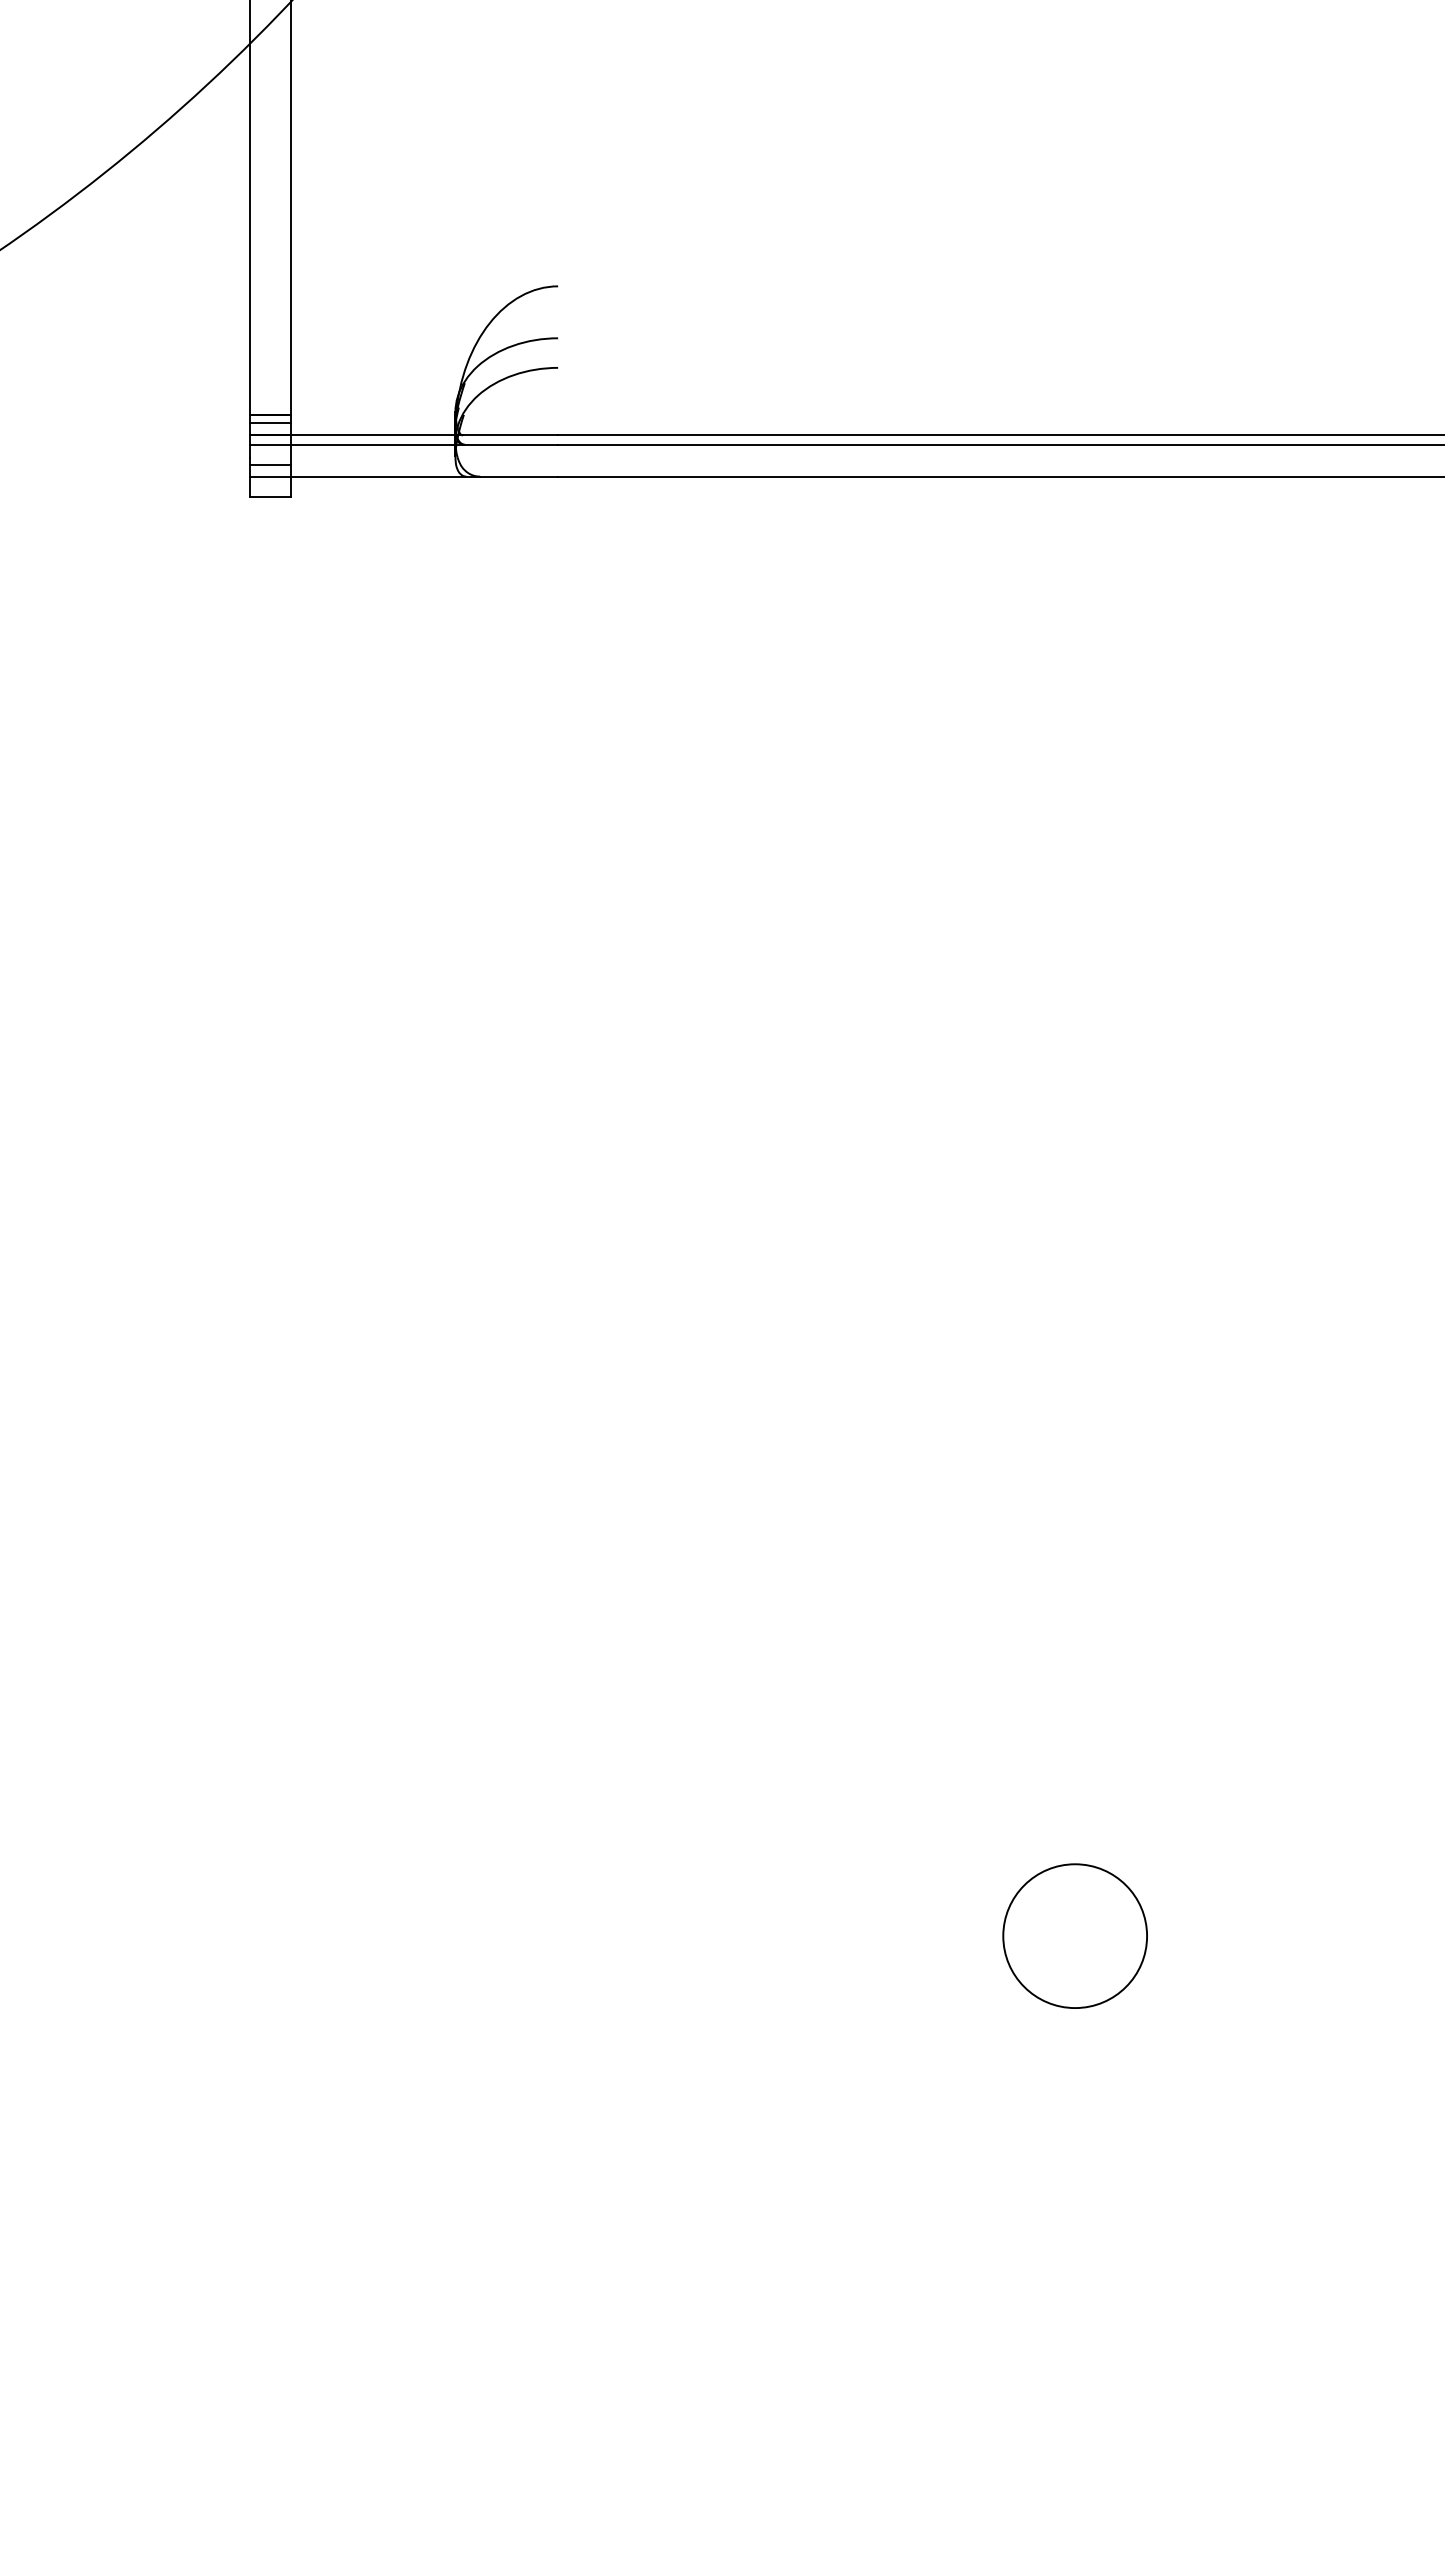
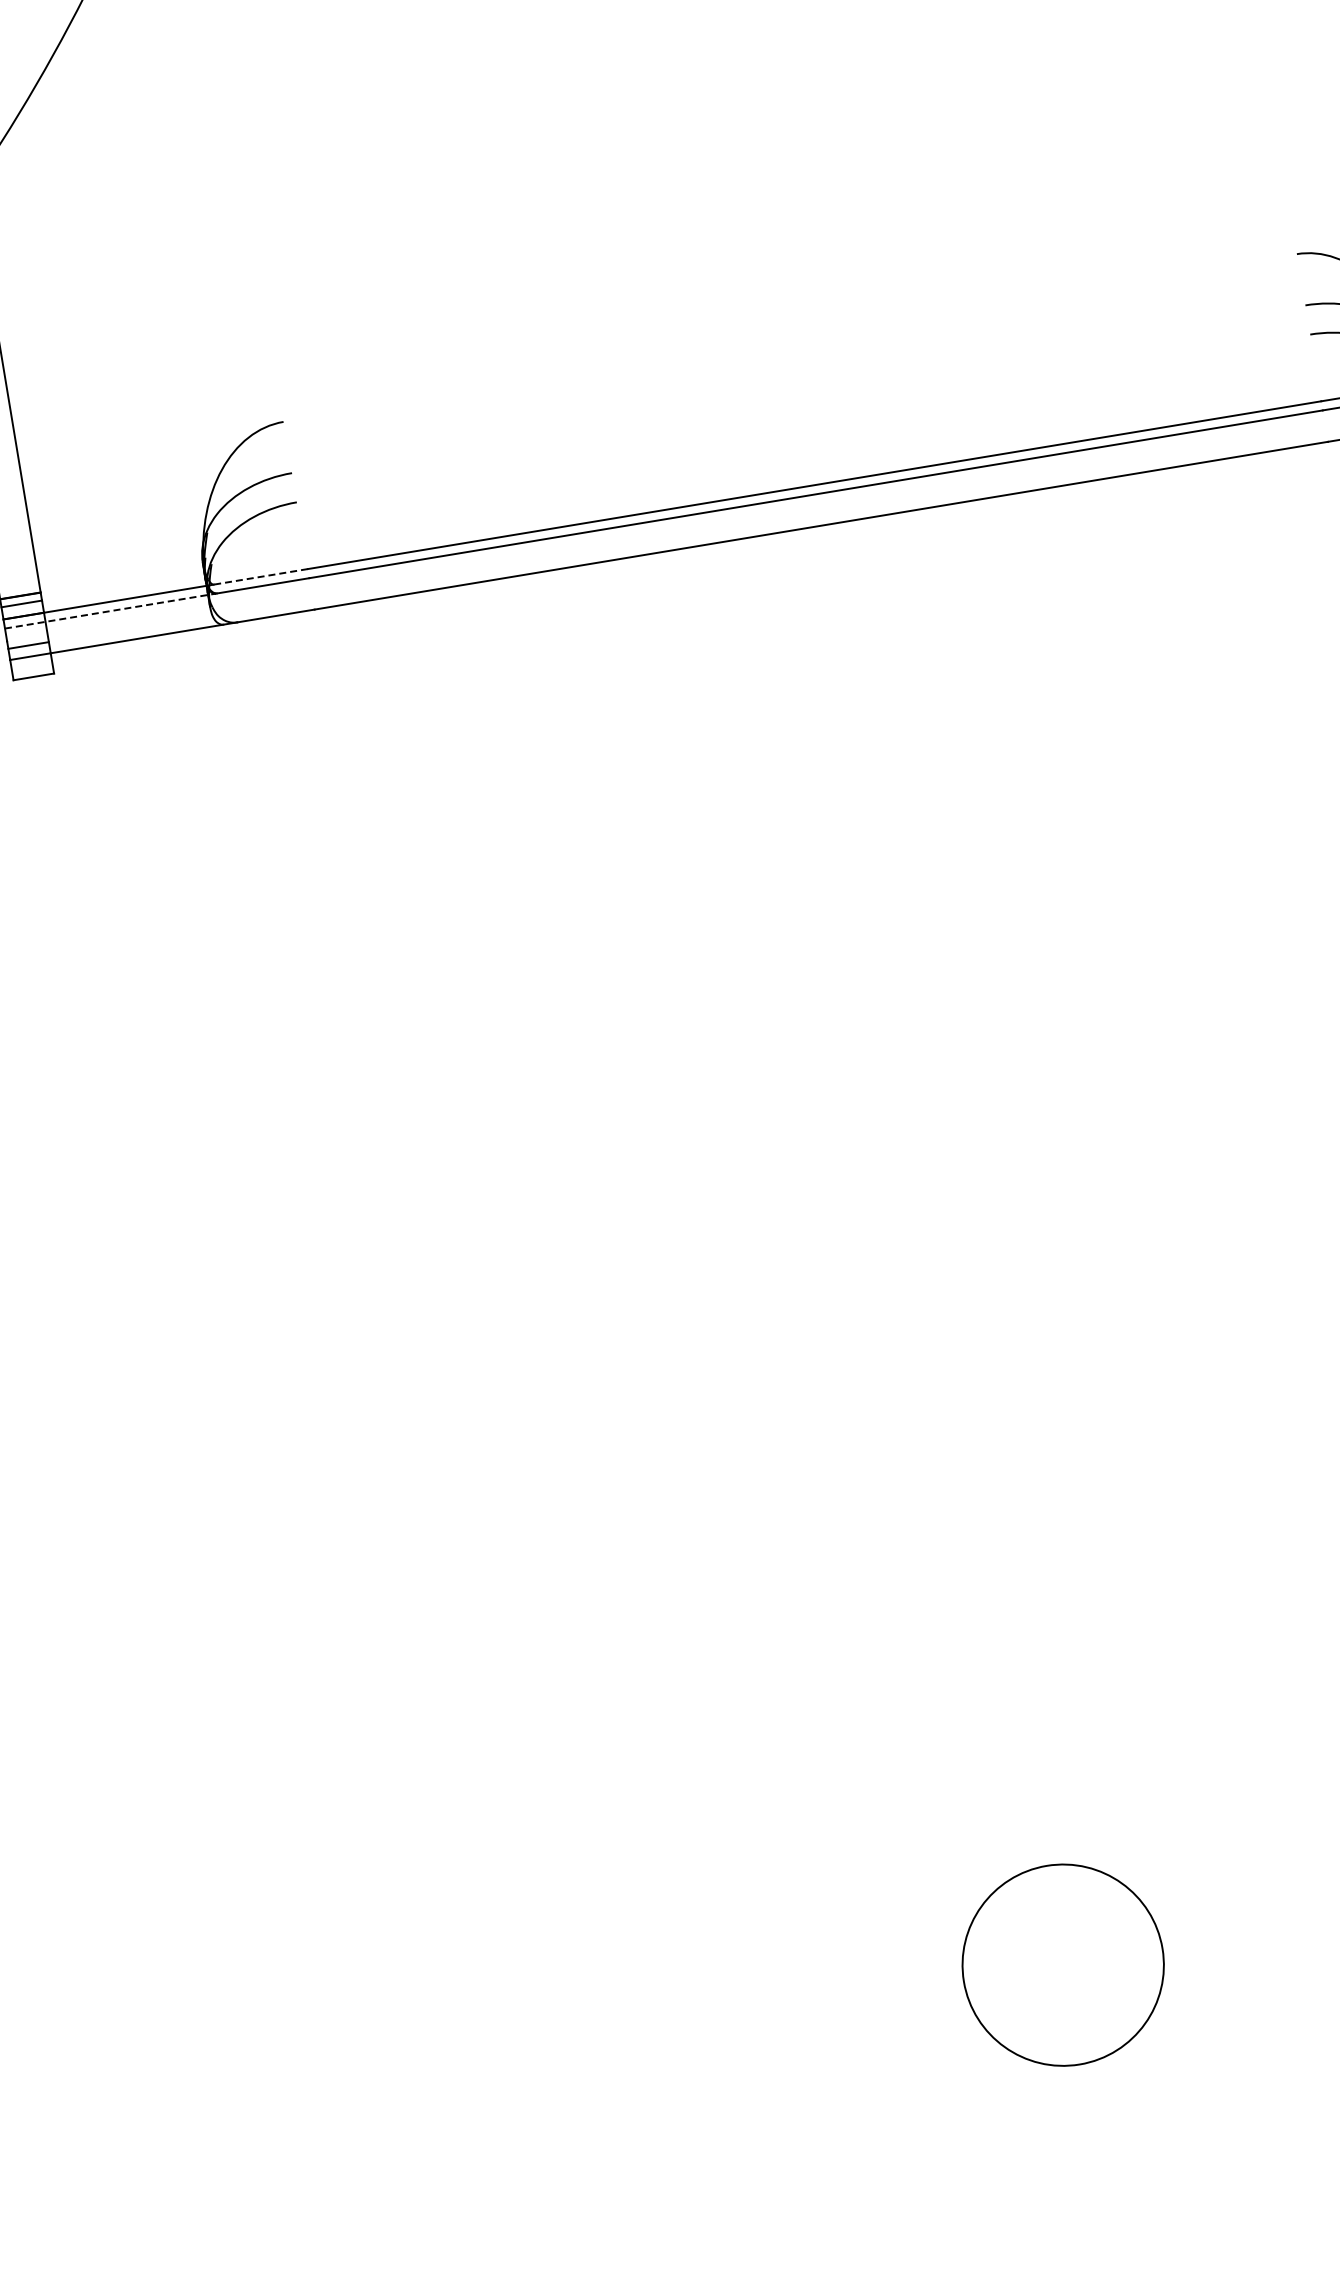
line: (510, 435) -> (260, 576), solid -> dashed
line: (356, 444) -> (110, 610), solid -> dashed
circle: (1074, 1935) -> (1062, 1964), size x1.4

